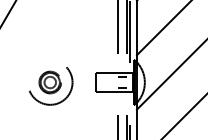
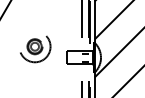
part: (50, 86) -> (35, 49), moved

